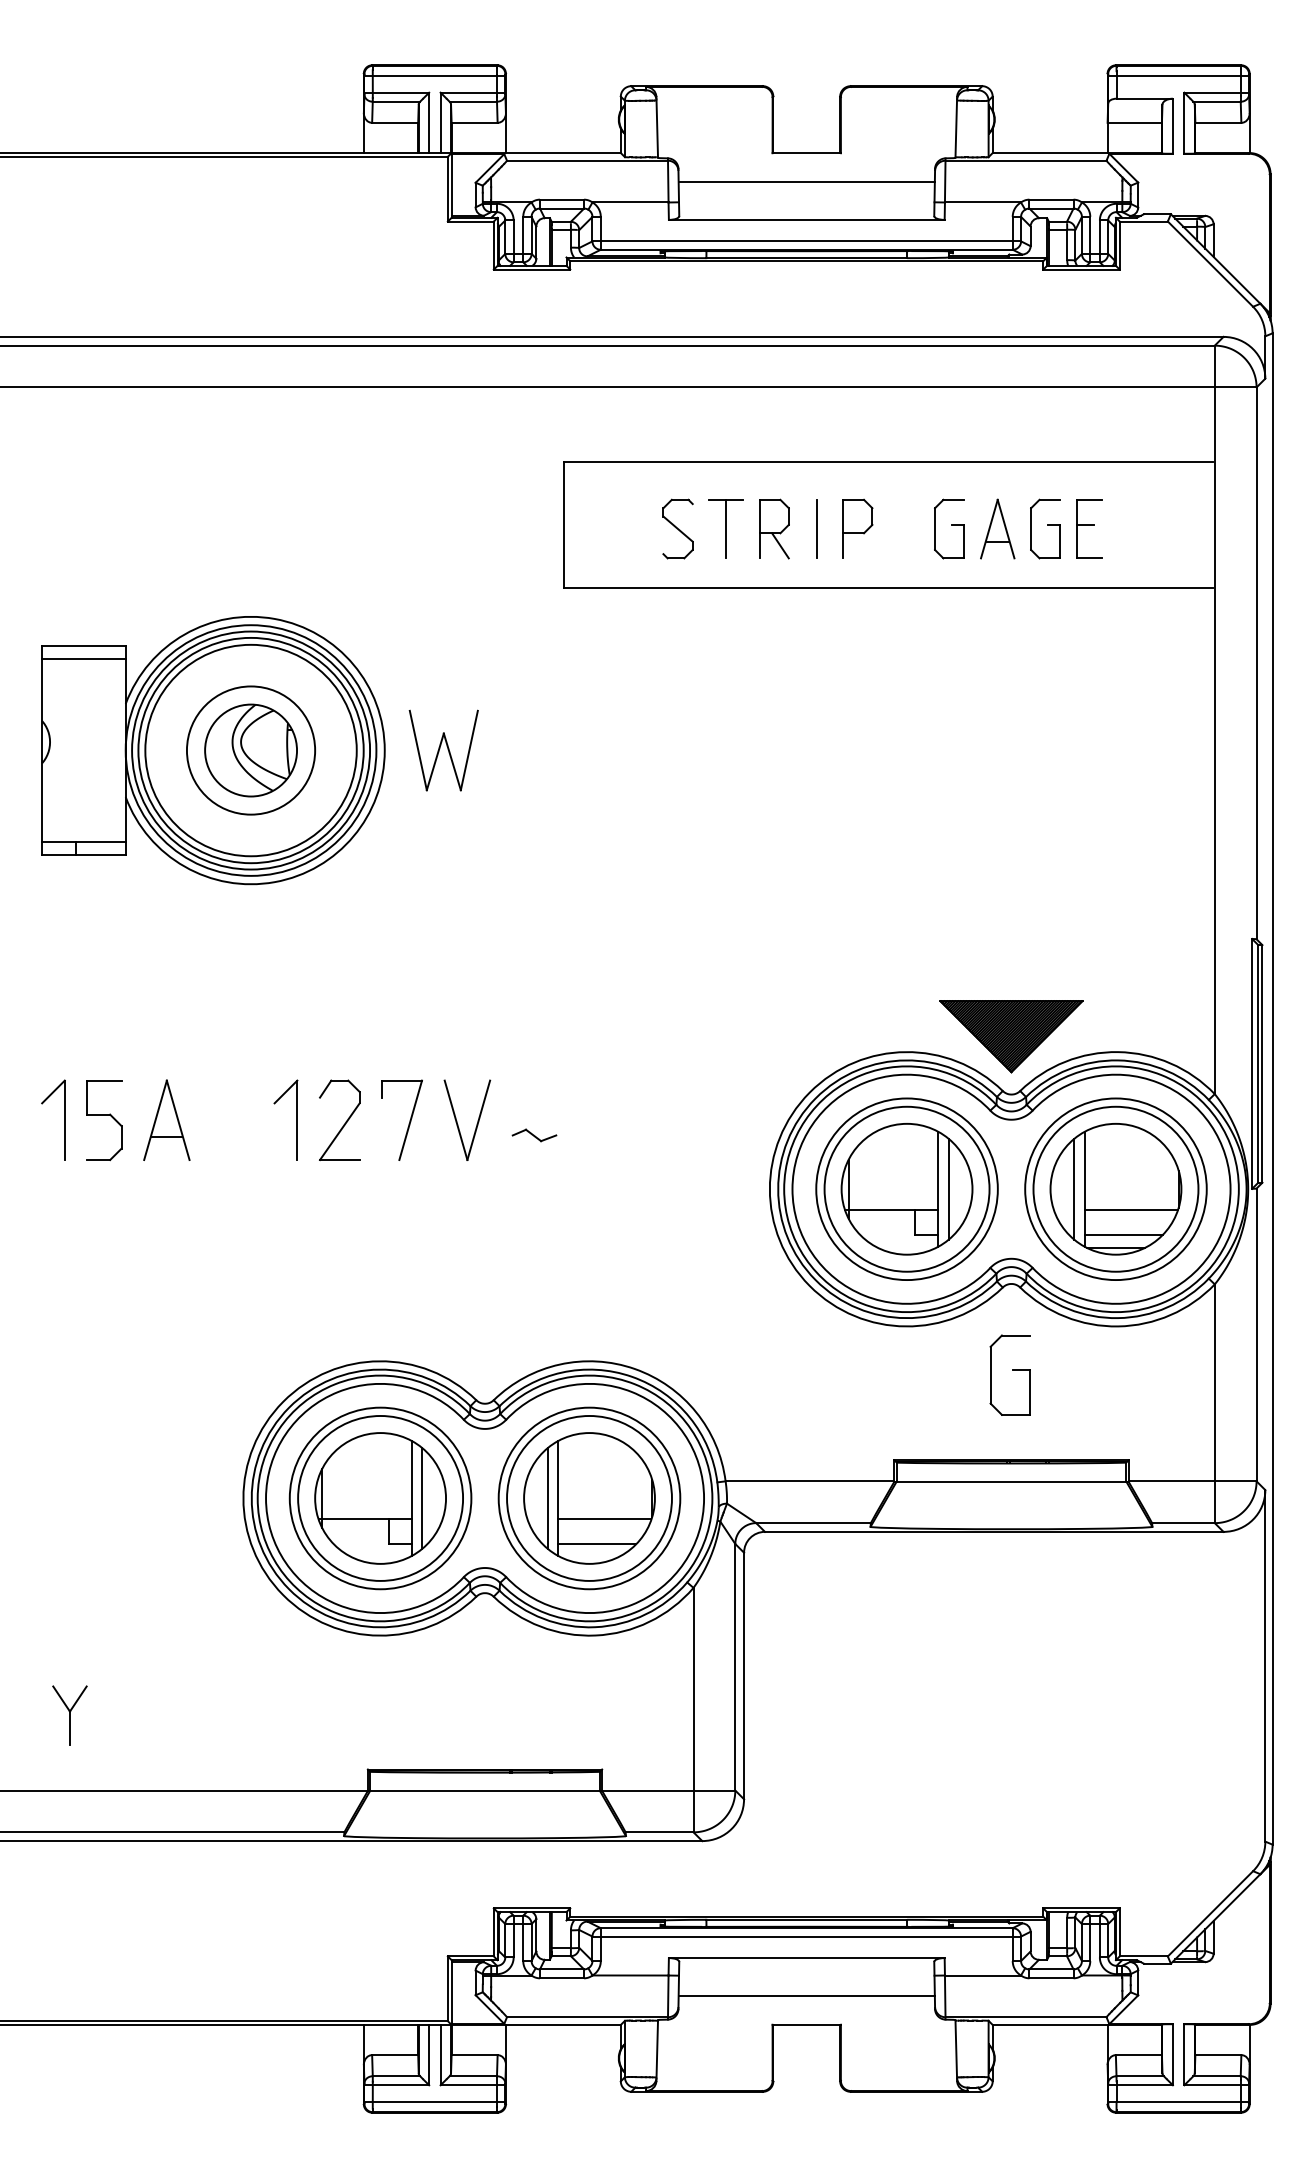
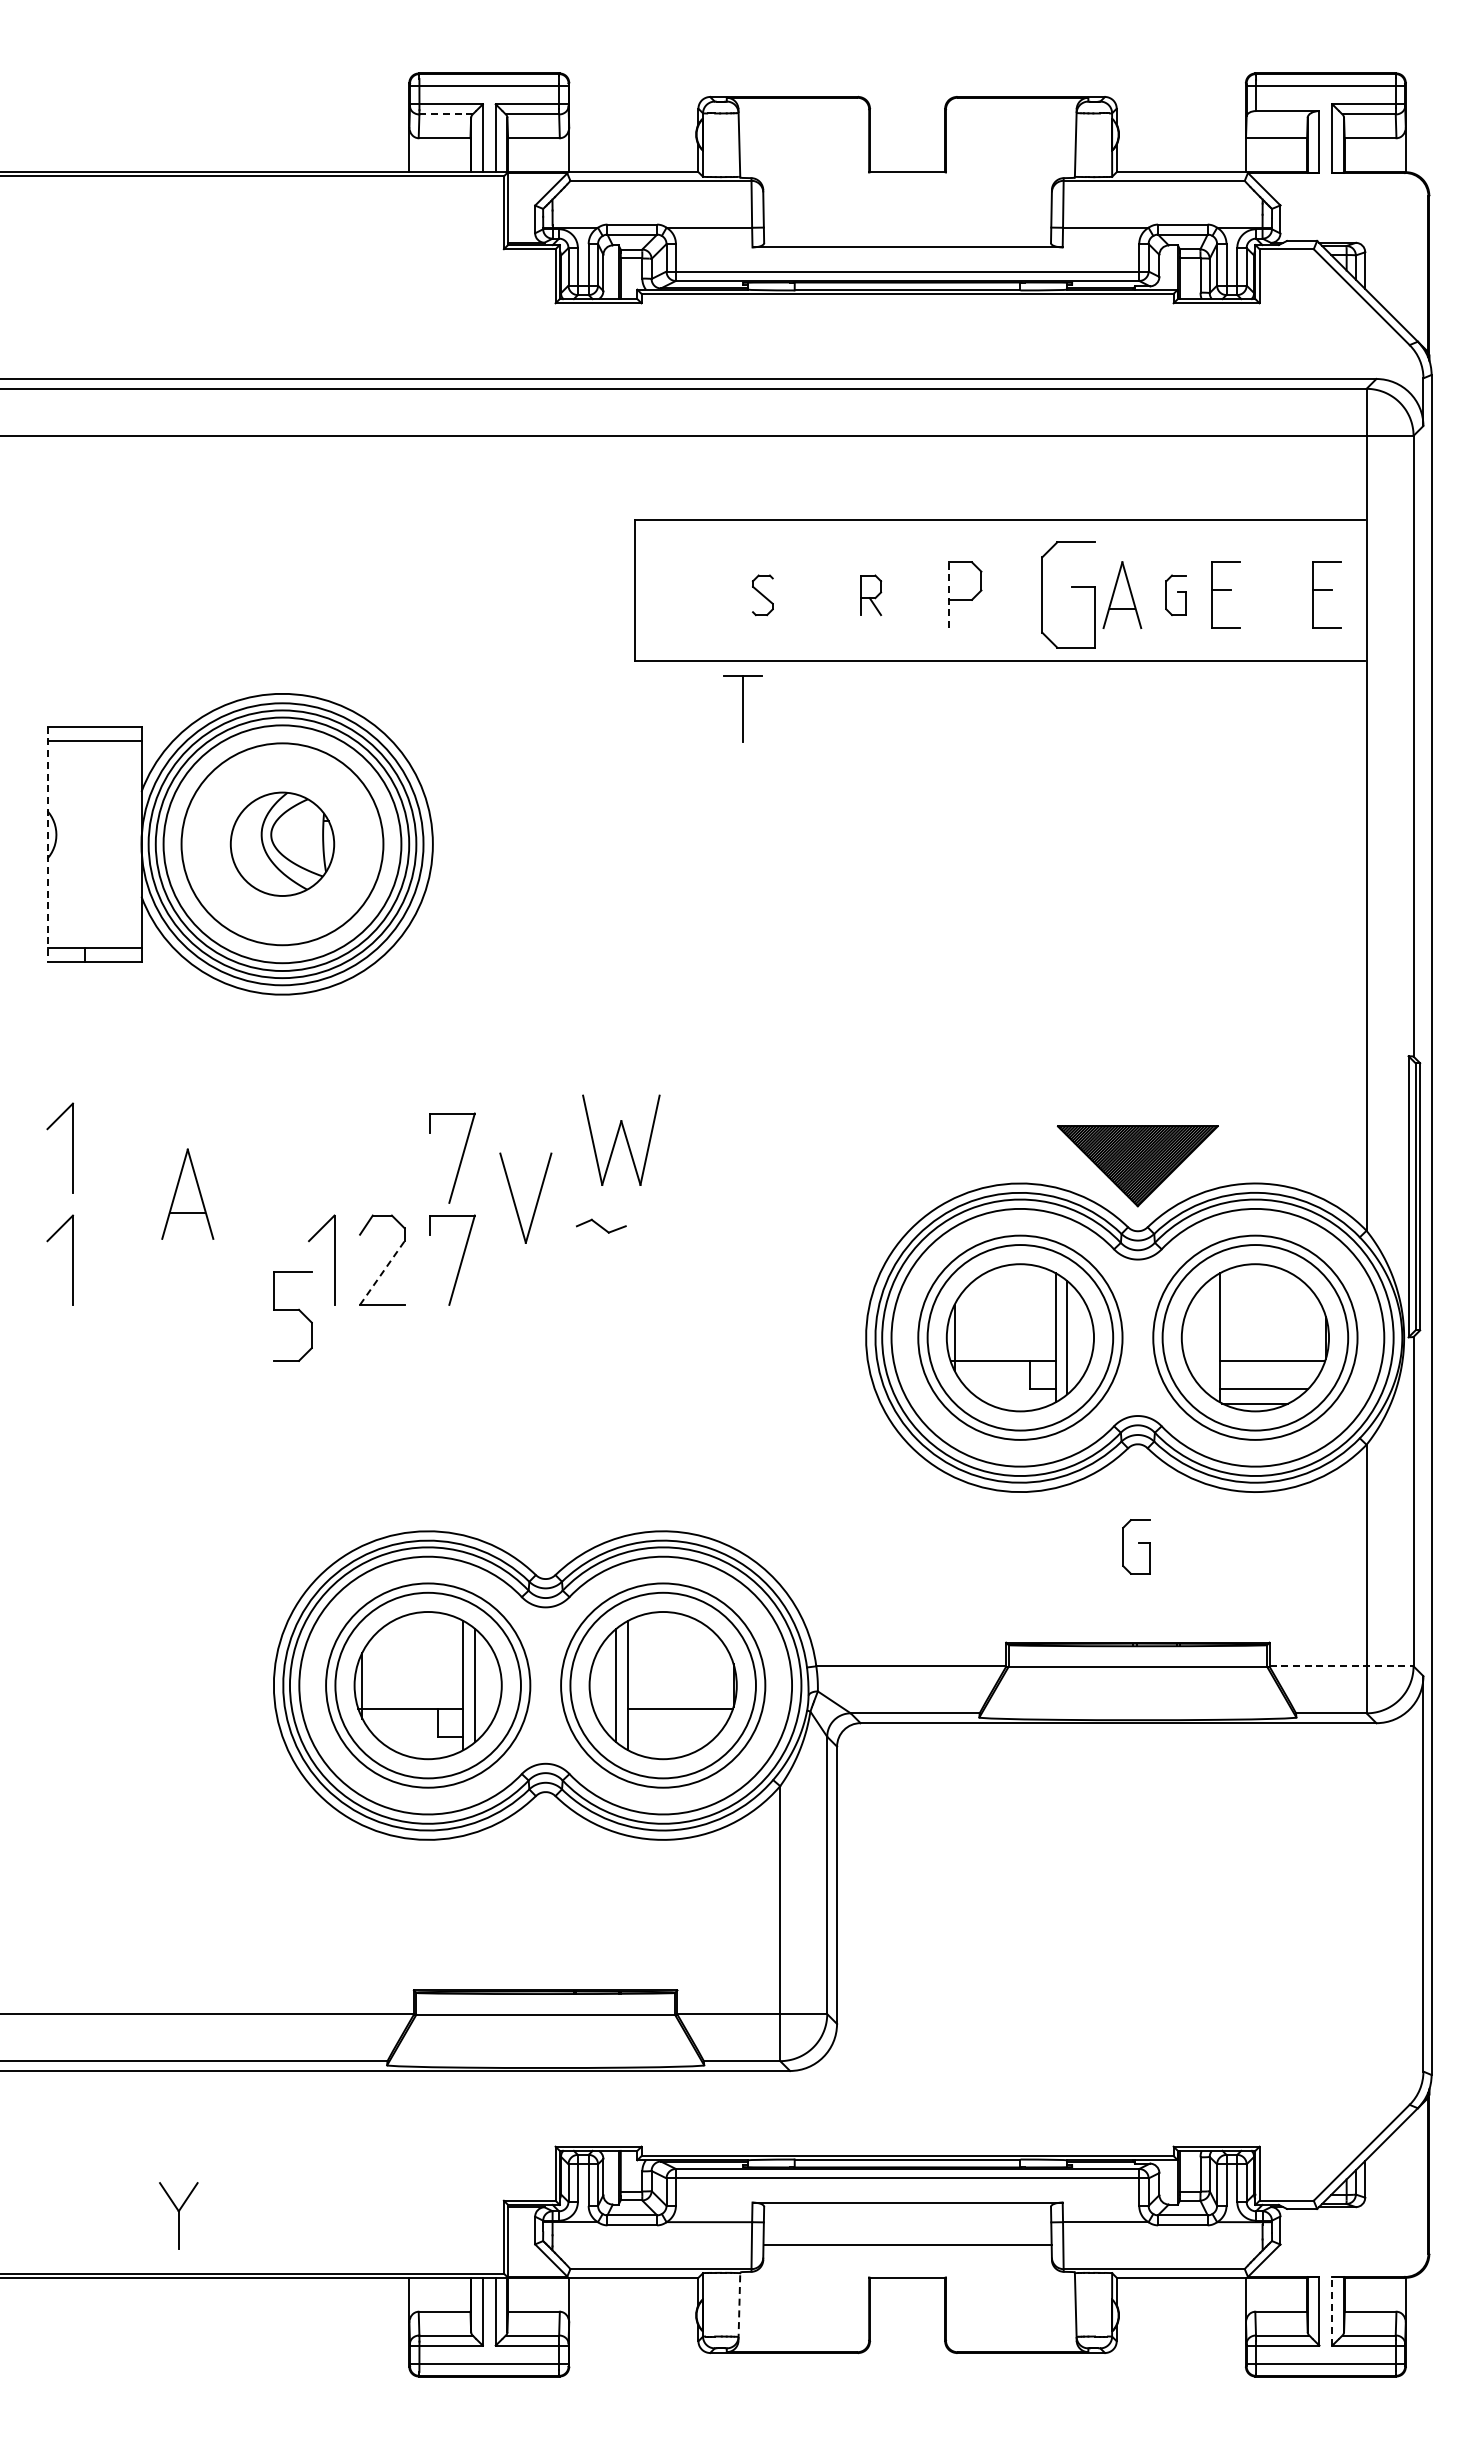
line: (396, 101) -> (446, 114), solid -> dashed
line: (806, 182) -> (907, 205), removed
part: (725, 528) -> (742, 708), moved
part: (1179, 528) -> (1326, 594), added
part: (677, 529) -> (762, 595), size x0.6
part: (774, 529) -> (871, 595), size x0.6
line: (816, 529) -> (918, 595), removed
line: (843, 529) -> (948, 595), solid -> dashed
part: (948, 529) -> (1067, 595), size x1.6
part: (1044, 529) -> (1175, 595), size x0.6
part: (443, 749) -> (621, 1139), moved
line: (42, 750) -> (47, 844), solid -> dashed
circle: (251, 750) -> (282, 844), size x1.4
part: (64, 1020) -> (72, 1147), added
part: (409, 1030) -> (460, 1159), added
part: (166, 1119) -> (187, 1193), moved
part: (104, 1120) -> (292, 1316), moved
part: (457, 1120) -> (514, 1198), moved
line: (339, 1132) -> (382, 1273), solid -> dashed
part: (534, 1134) -> (601, 1225), moved
line: (1074, 1189) -> (1208, 1337), removed
part: (1010, 1374) -> (1136, 1546), size x0.6
line: (1192, 1481) -> (1341, 1666), solid -> dashed
line: (596, 1544) -> (671, 1737), removed
part: (69, 1715) -> (178, 2215), moved
line: (657, 2050) -> (739, 2306), solid -> dashed
line: (1184, 2054) -> (1332, 2310), solid -> dashed

